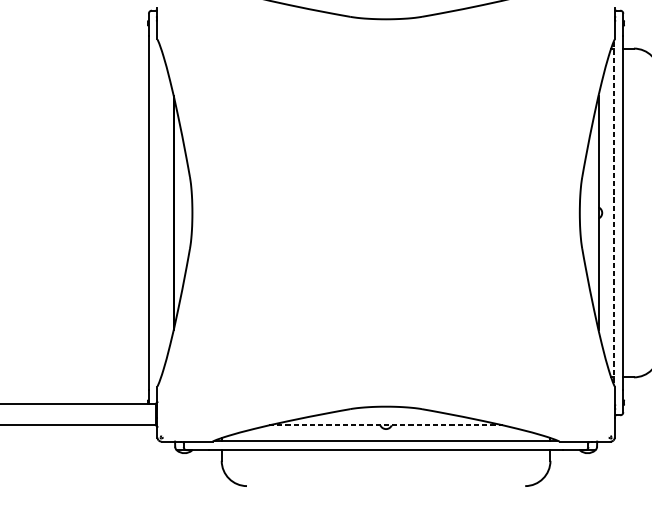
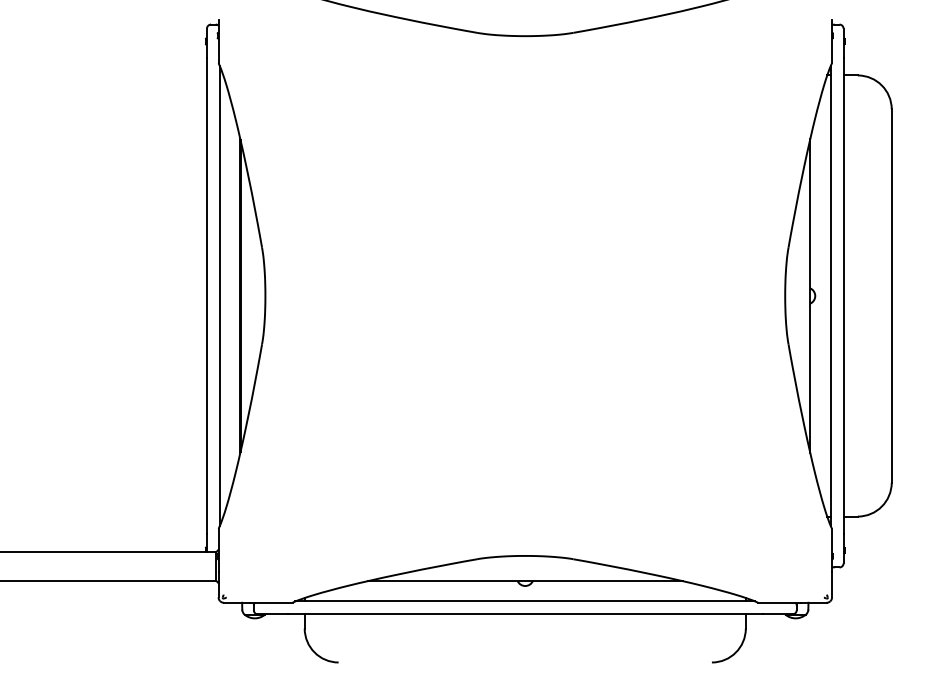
line: (158, 212) -> (219, 295), added
line: (613, 213) -> (830, 296), dashed -> solid
line: (386, 425) -> (525, 581), dashed -> solid

